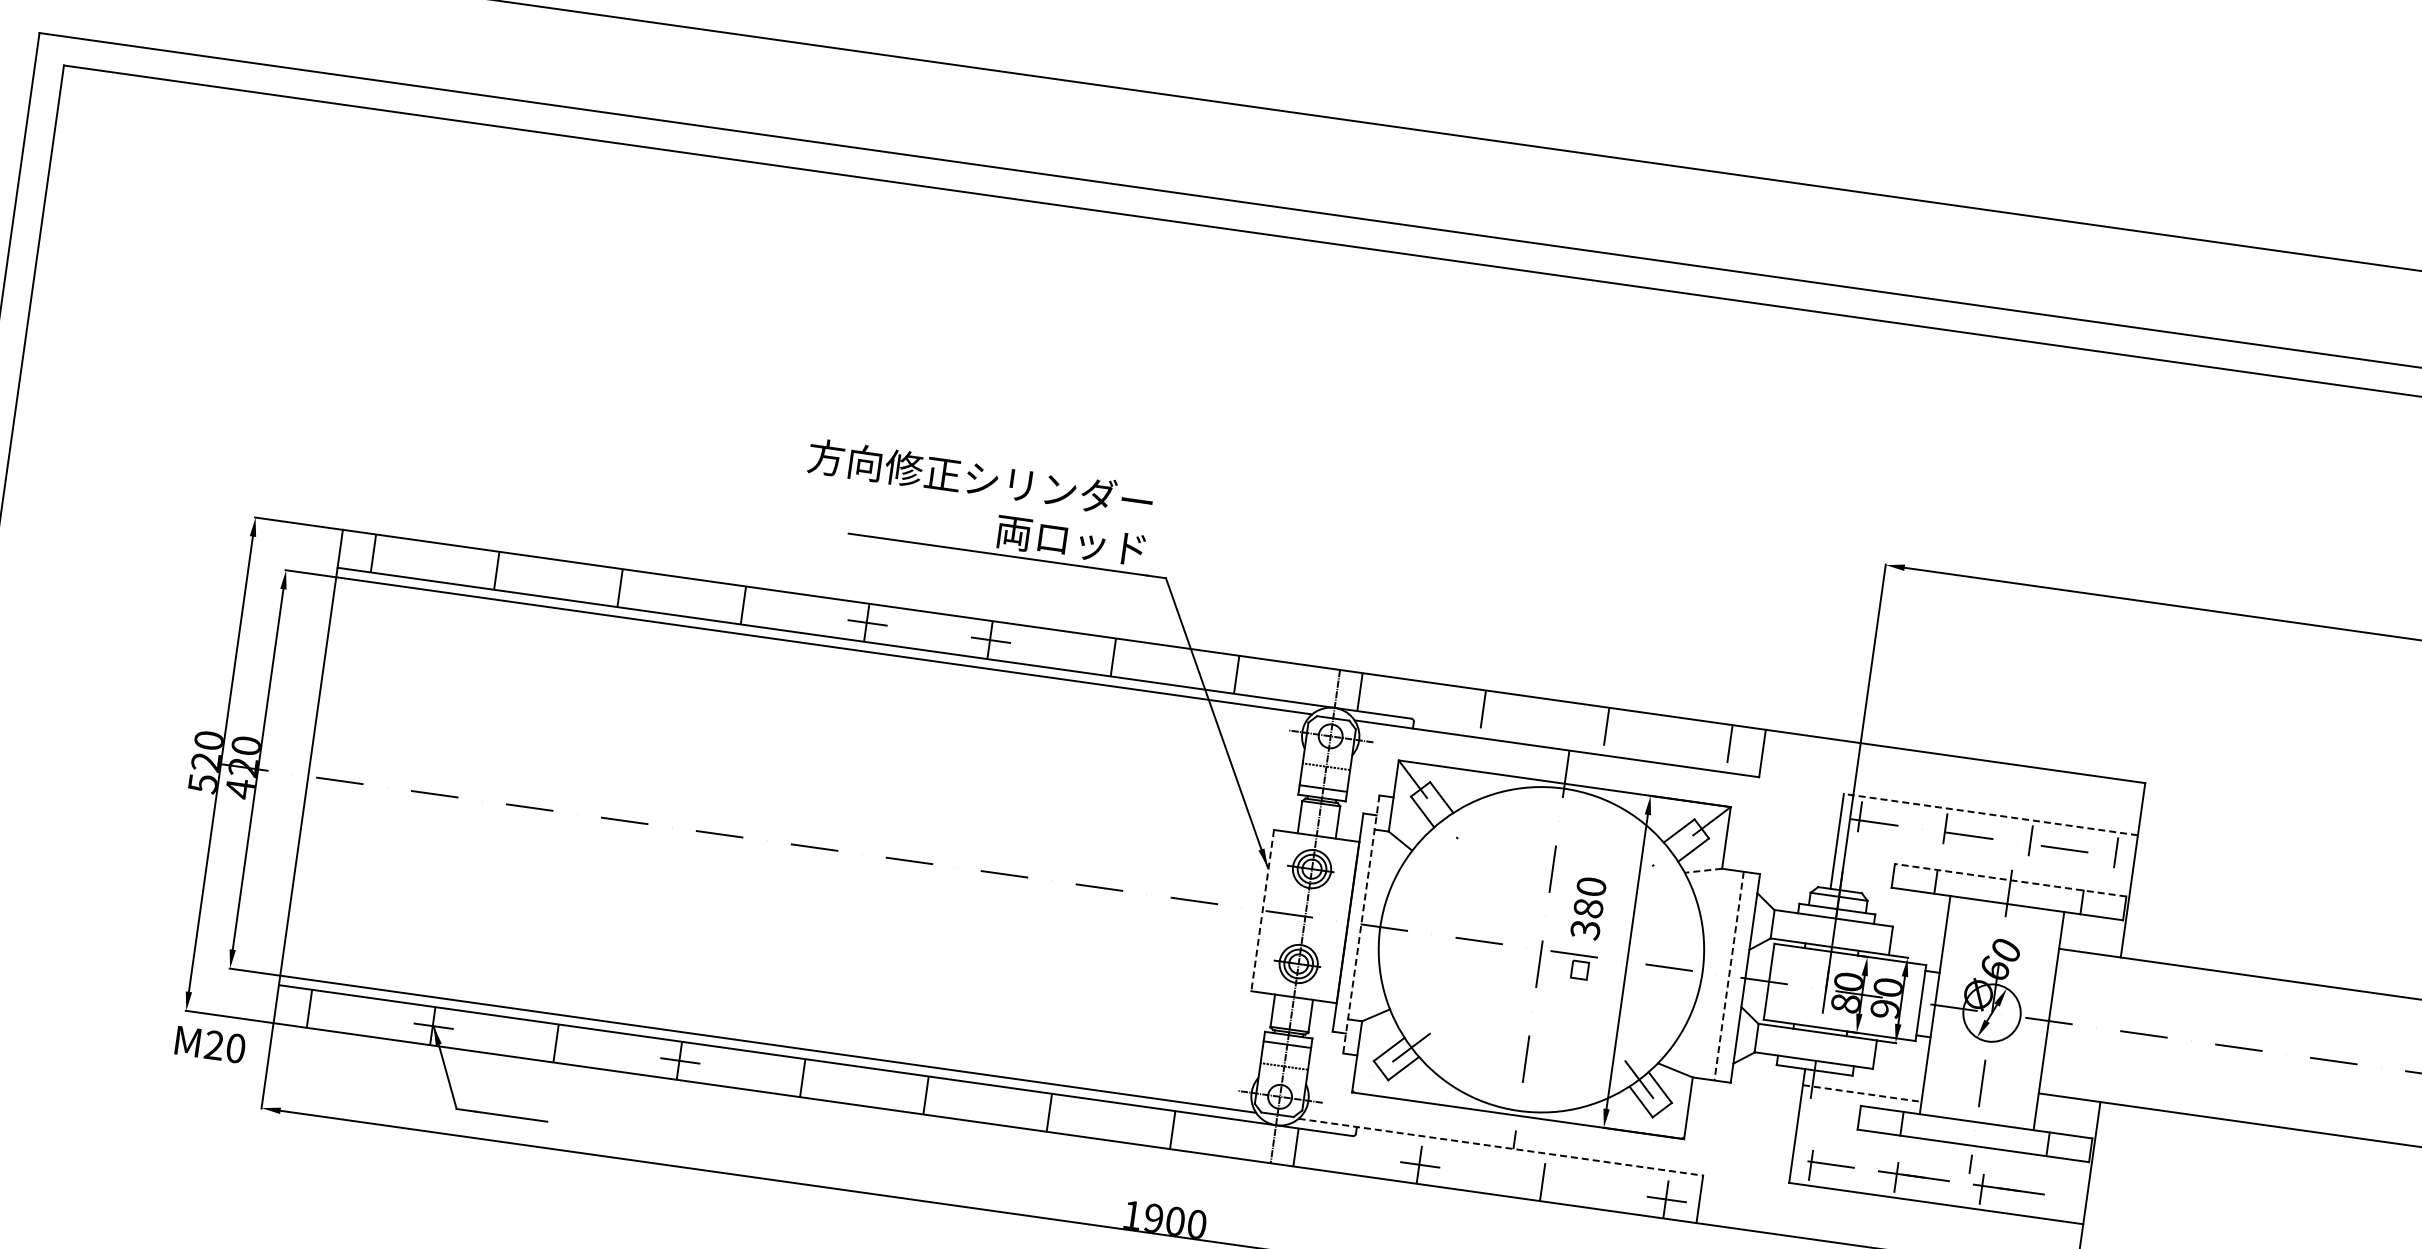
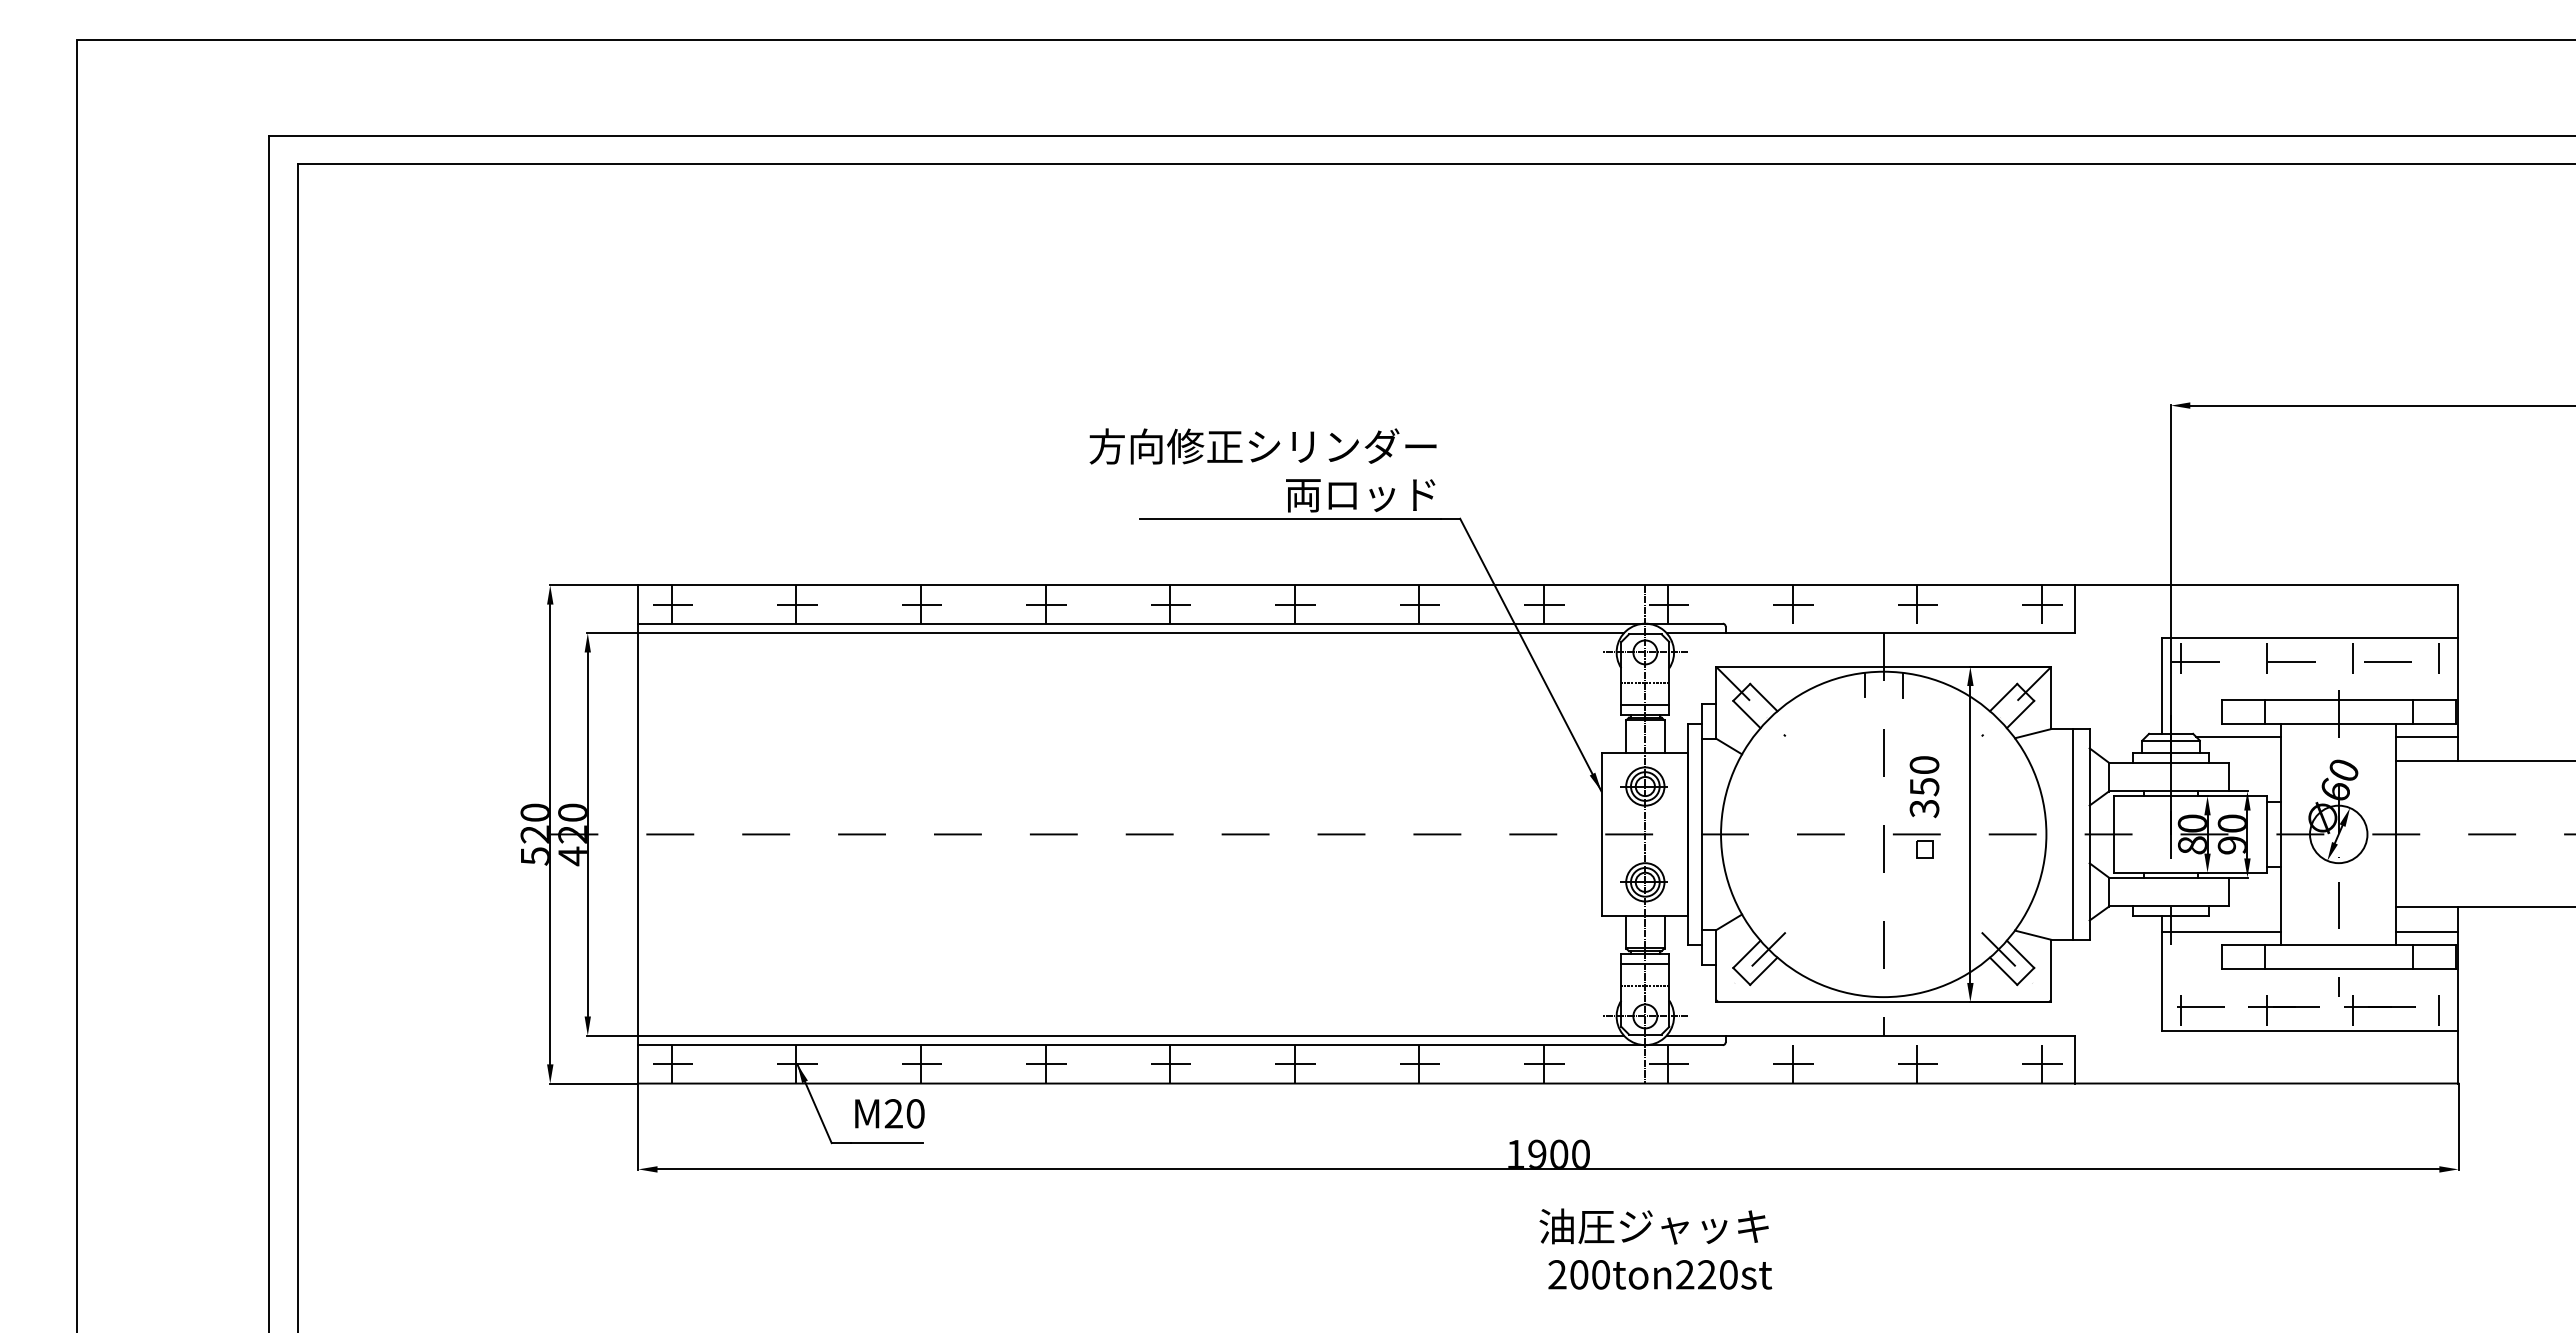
line: (374, 553) -> (672, 604), added
line: (497, 570) -> (797, 604), added
line: (620, 588) -> (921, 604), added
line: (744, 605) -> (1046, 604), added
line: (1113, 657) -> (1419, 604), added
line: (1237, 674) -> (1544, 604), added
line: (1360, 692) -> (1668, 604), added
line: (1484, 709) -> (1793, 604), added
line: (1606, 726) -> (1917, 604), added
line: (1730, 744) -> (2042, 604), added
line: (1543, 798) -> (1864, 684), added
line: (1580, 804) -> (1902, 685), added
line: (1990, 814) -> (2309, 638), dashed -> solid
line: (1703, 870) -> (2033, 733), dashed -> solid
line: (2010, 880) -> (2338, 700), dashed -> solid
line: (1906, 902) -> (2238, 736), added
text: (1588, 907) -> (1924, 786), 380 -> 350
line: (1262, 910) -> (1602, 834), dashed -> solid
line: (1360, 924) -> (1701, 834), dashed -> solid
line: (2093, 928) -> (2427, 736), added
line: (1729, 976) -> (2073, 834), dashed -> solid
line: (309, 1009) -> (672, 1064), added
line: (556, 1043) -> (921, 1064), added
text: (210, 1044) -> (889, 1113), moved
line: (803, 1078) -> (1170, 1064), added
line: (1862, 1093) -> (2221, 932), dashed -> solid
line: (926, 1095) -> (1295, 1064), added
line: (1049, 1112) -> (1419, 1064), added
line: (2066, 1122) -> (2427, 932), added
line: (1173, 1130) -> (1544, 1064), added
line: (1296, 1147) -> (1668, 1064), added
line: (1501, 1147) -> (1871, 1035), dashed -> solid
line: (1542, 1182) -> (1917, 1064), added
line: (2067, 1201) -> (2439, 1010), added

